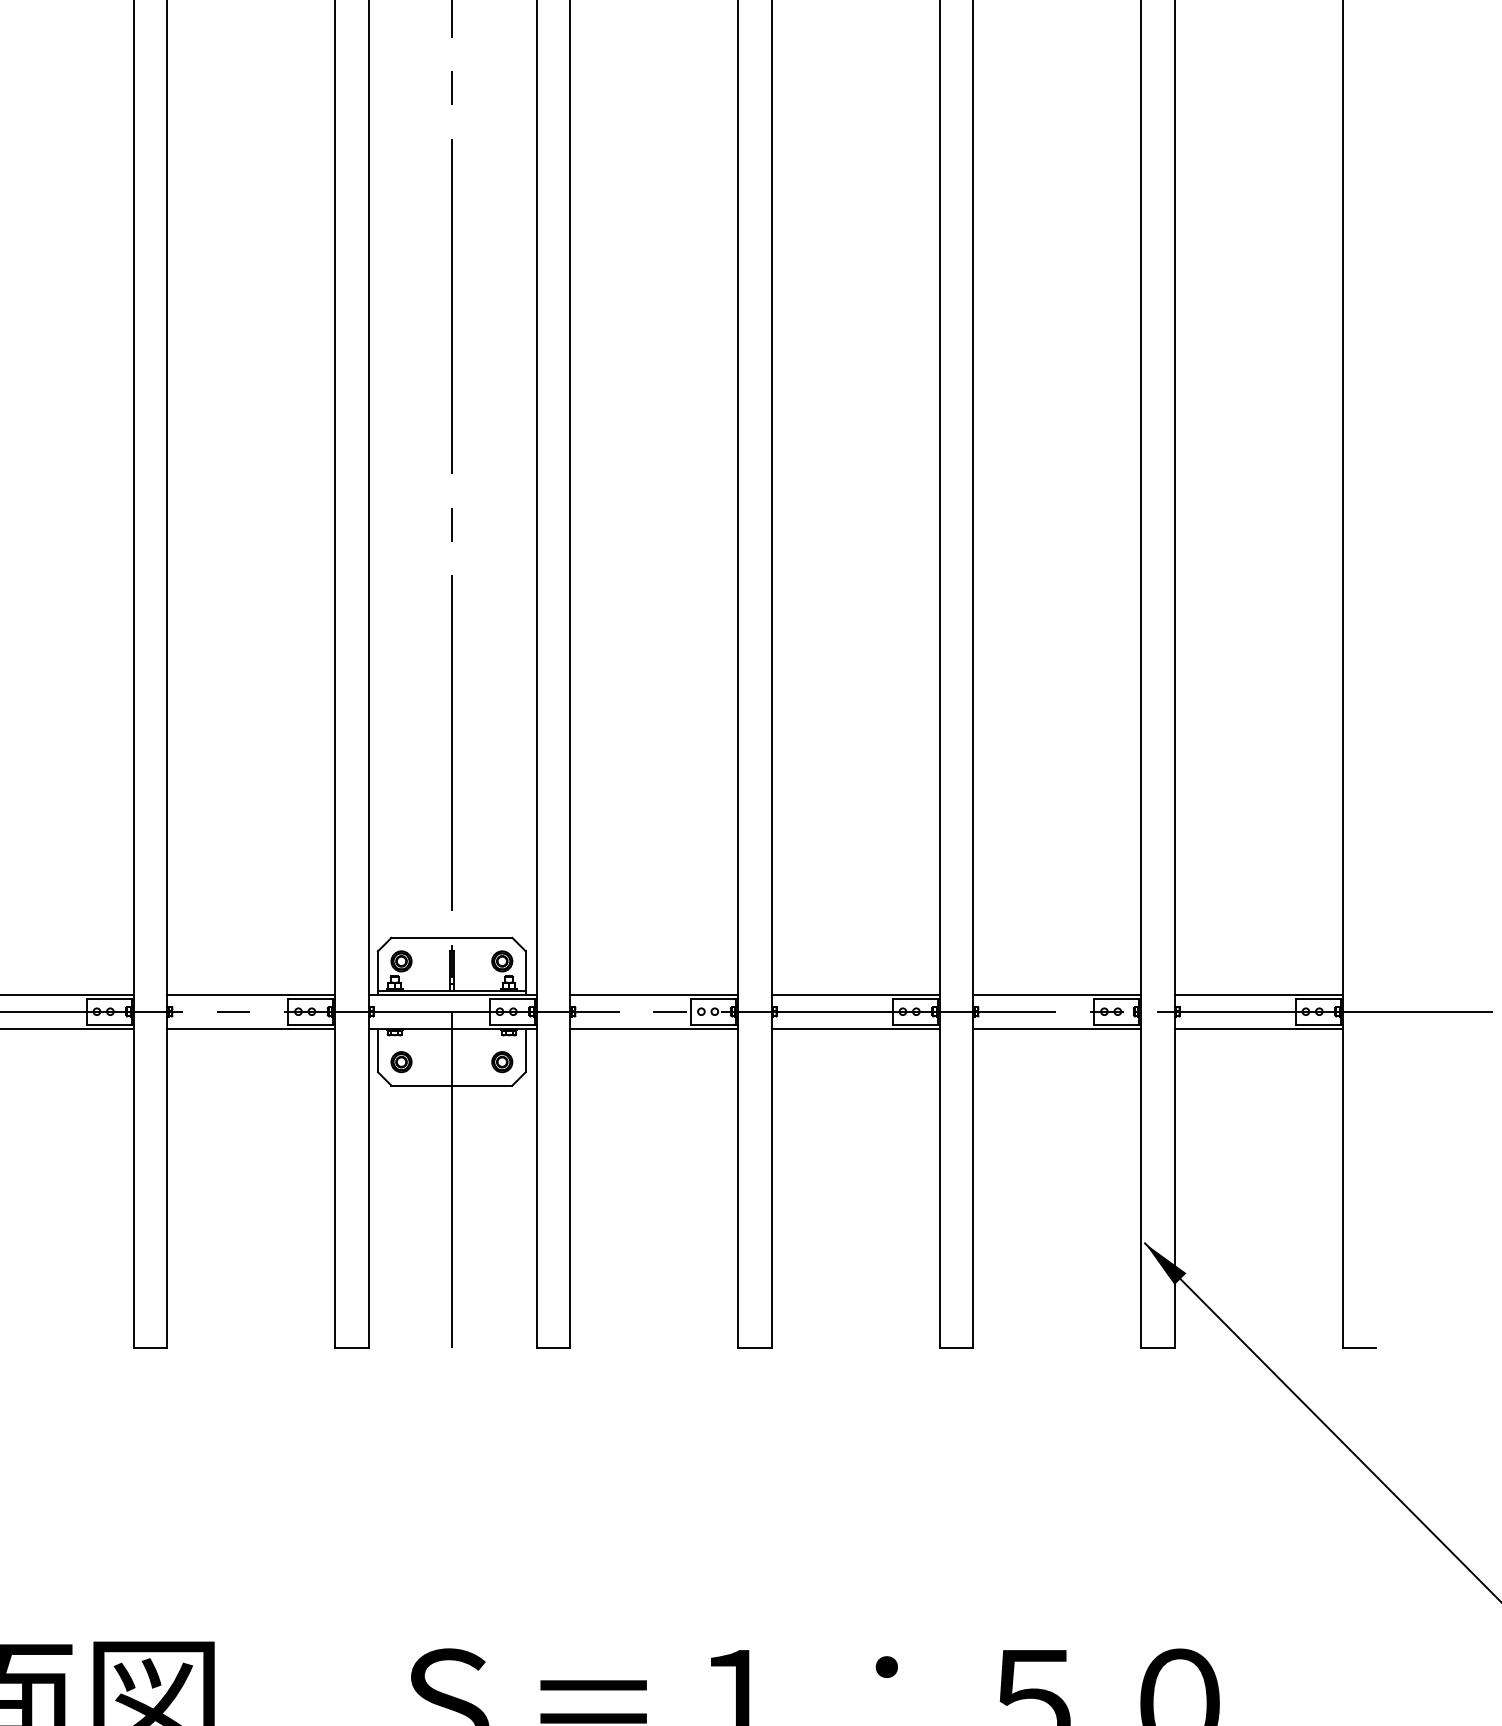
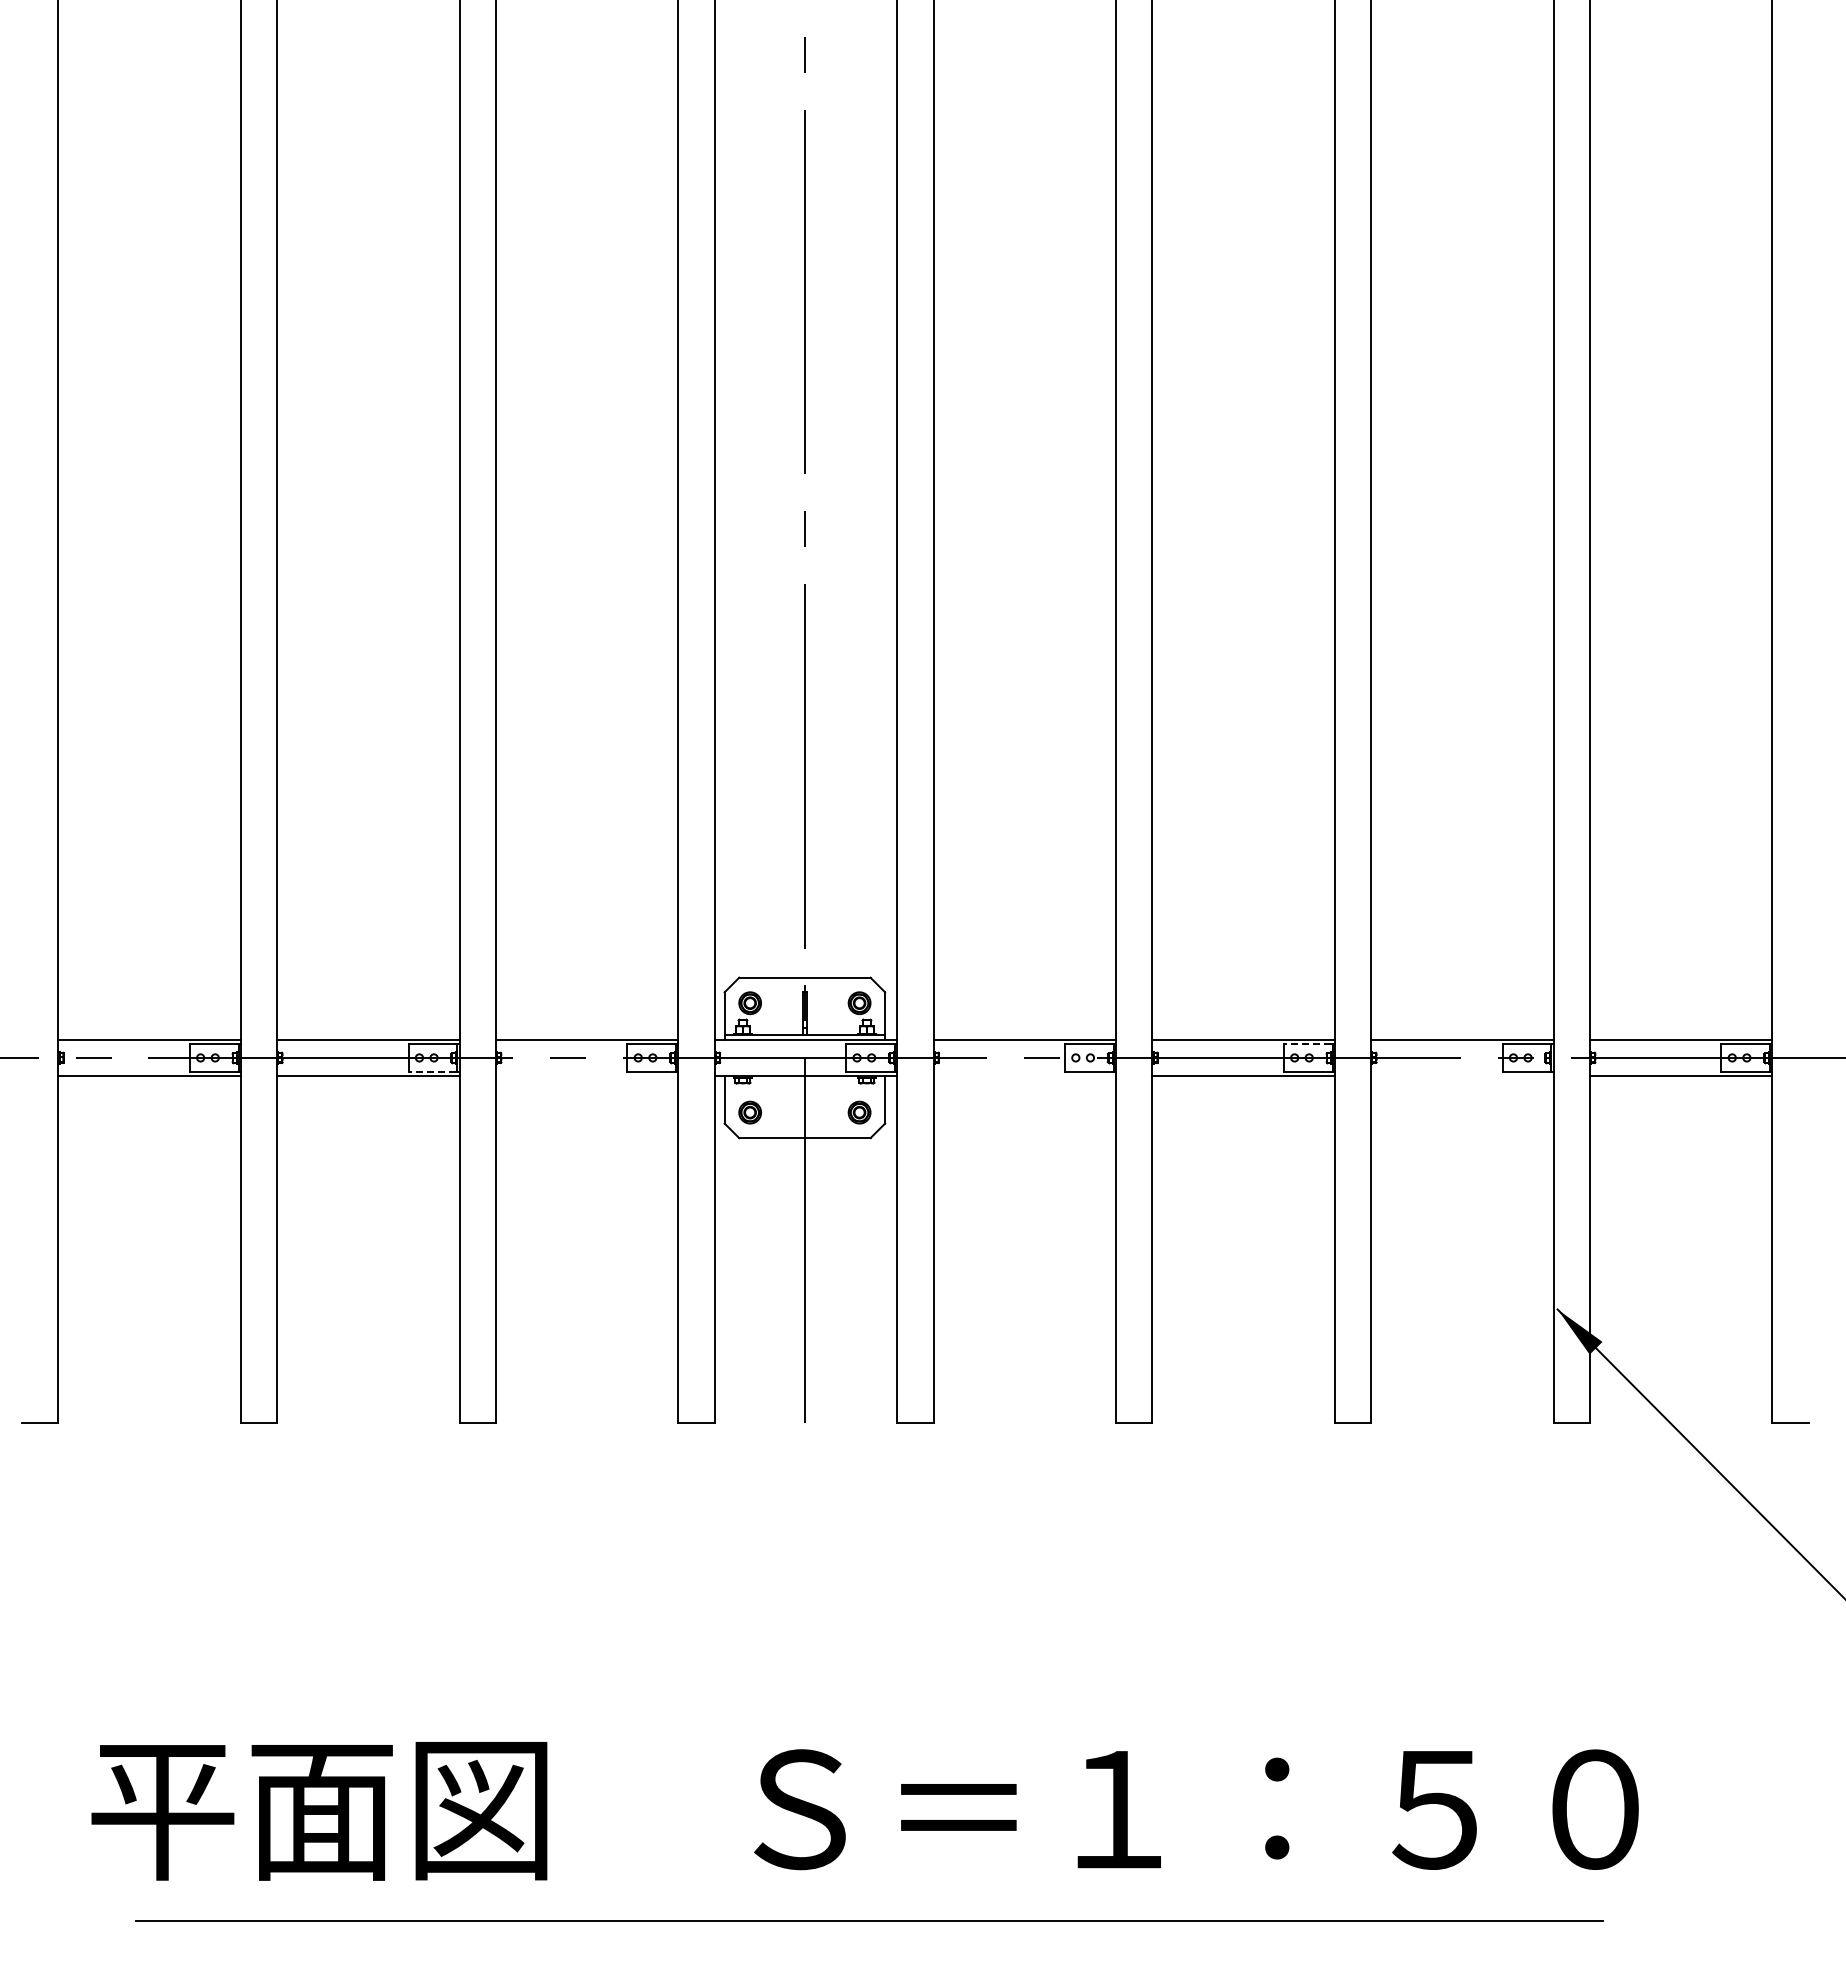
line: (914, 999) -> (1307, 1044), solid -> dashed
line: (108, 1024) -> (432, 1071), solid -> dashed
line: (251, 1028) -> (587, 1076), removed
line: (654, 1028) -> (1024, 1076), removed
line: (1057, 1028) -> (1462, 1076), removed

